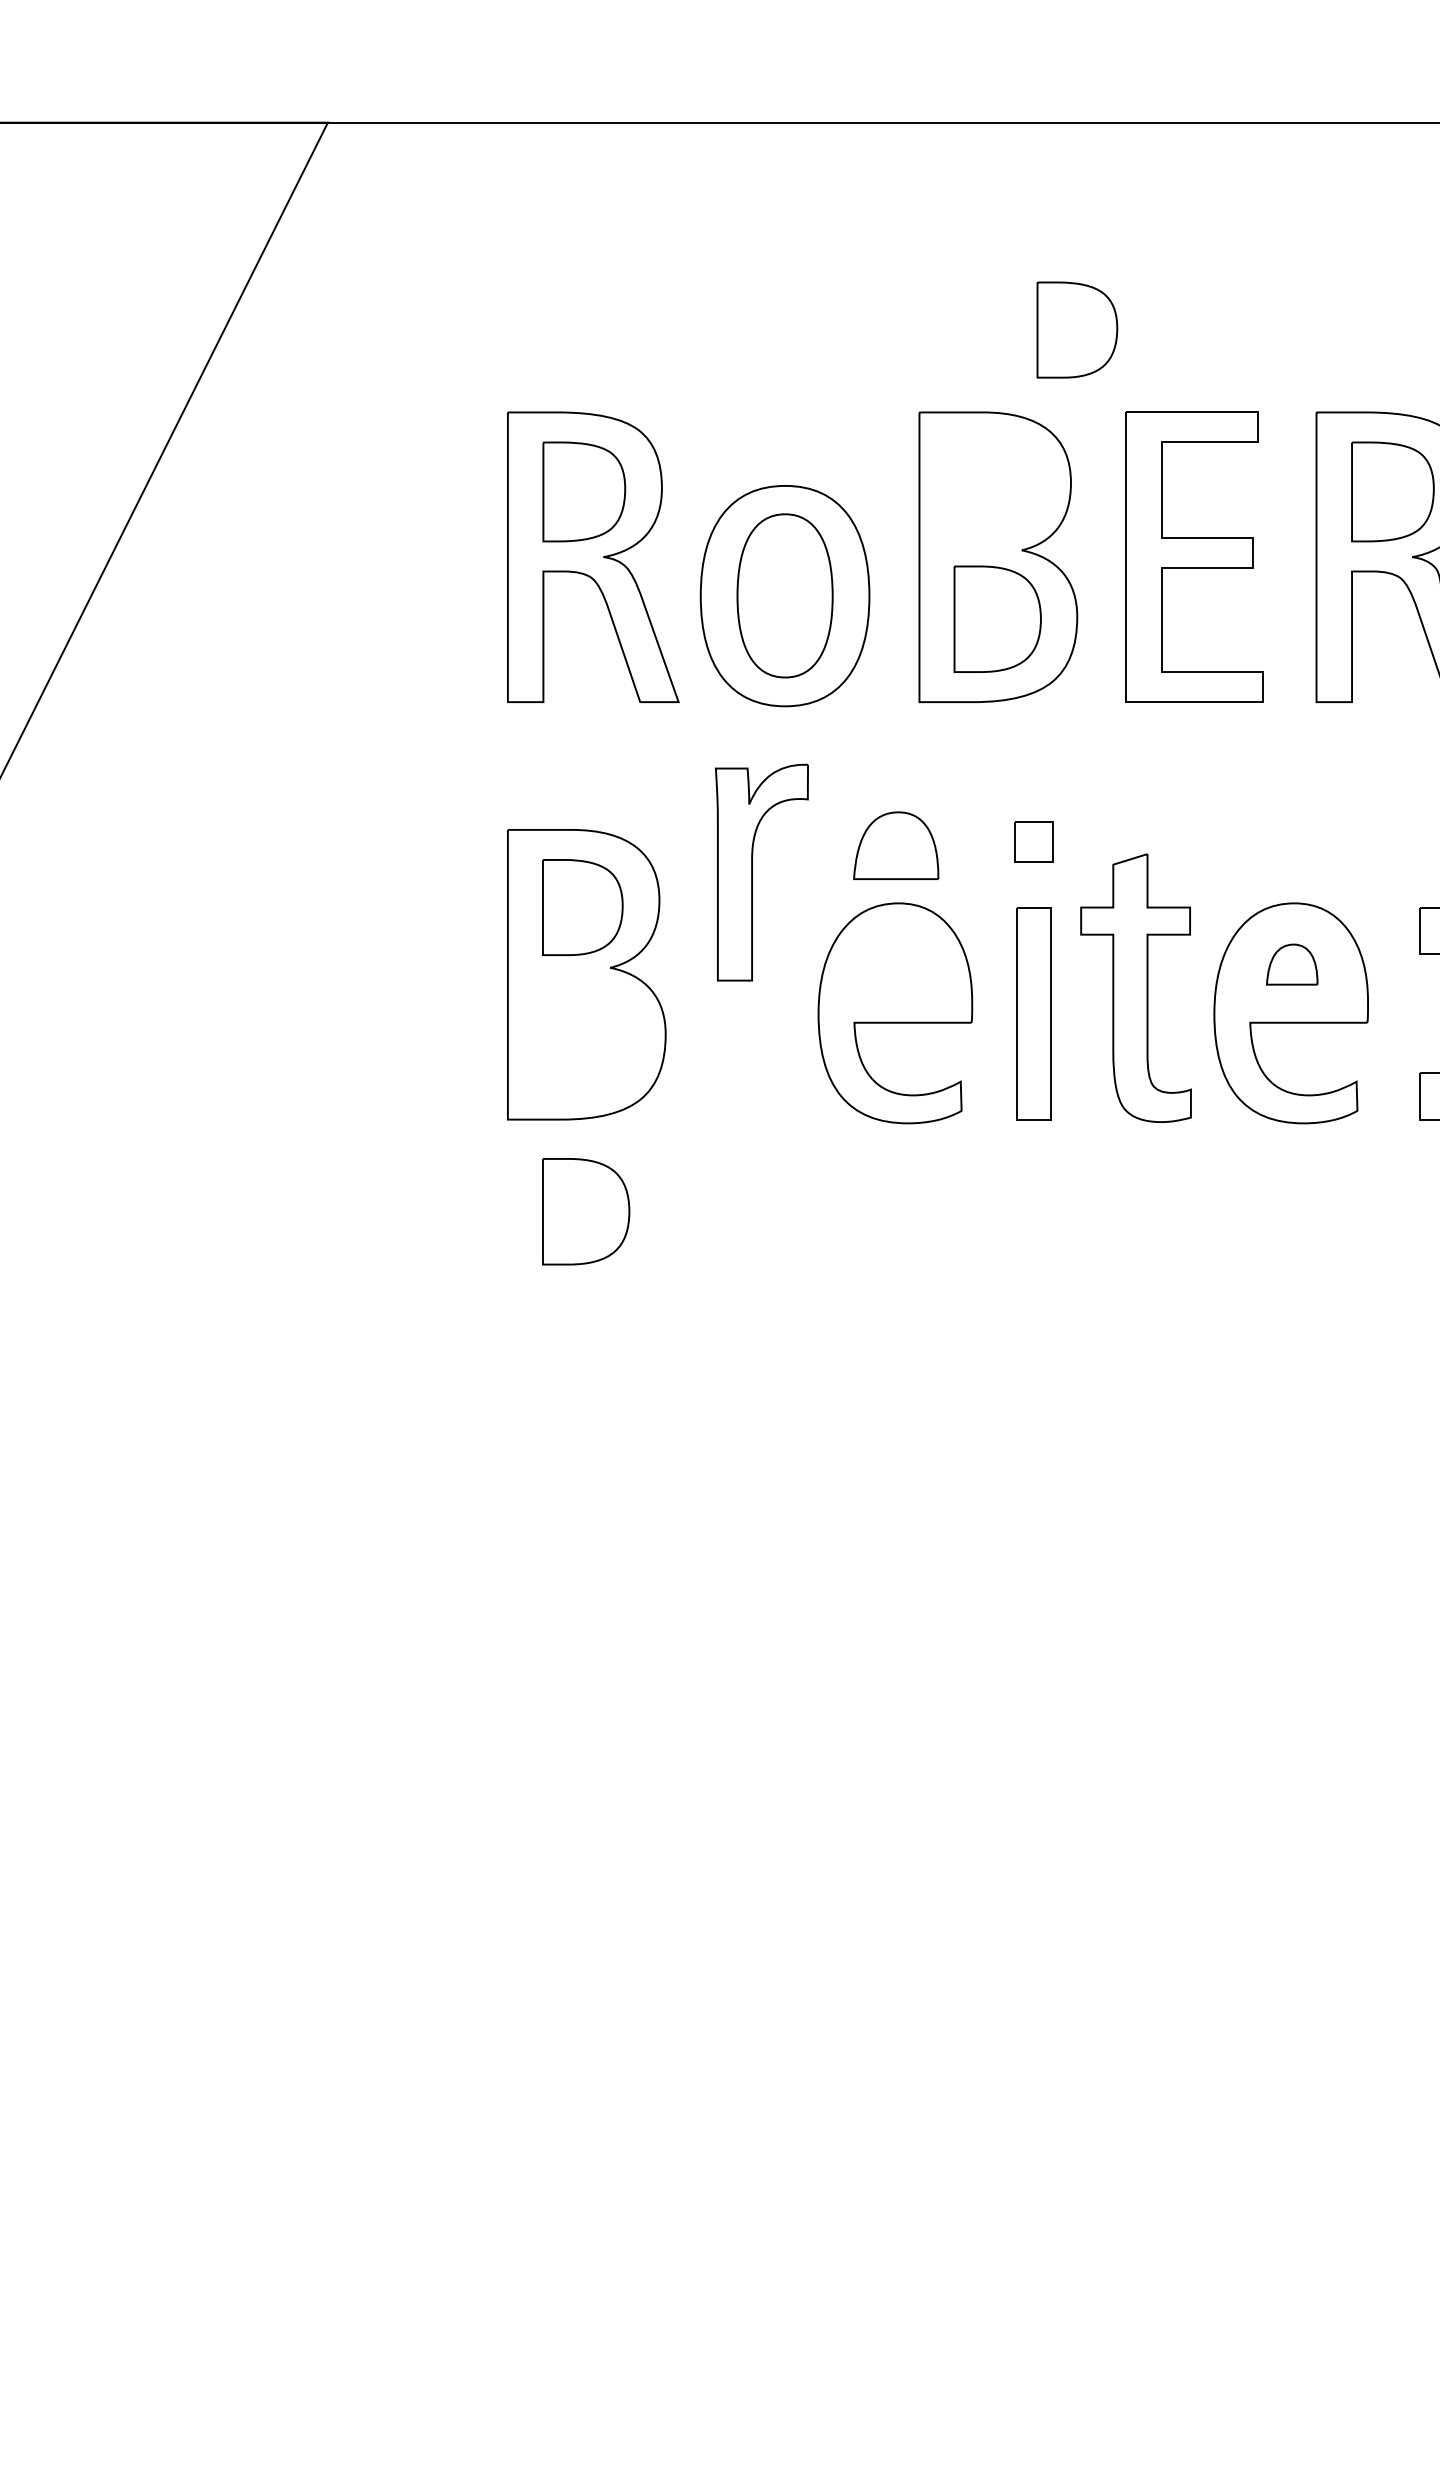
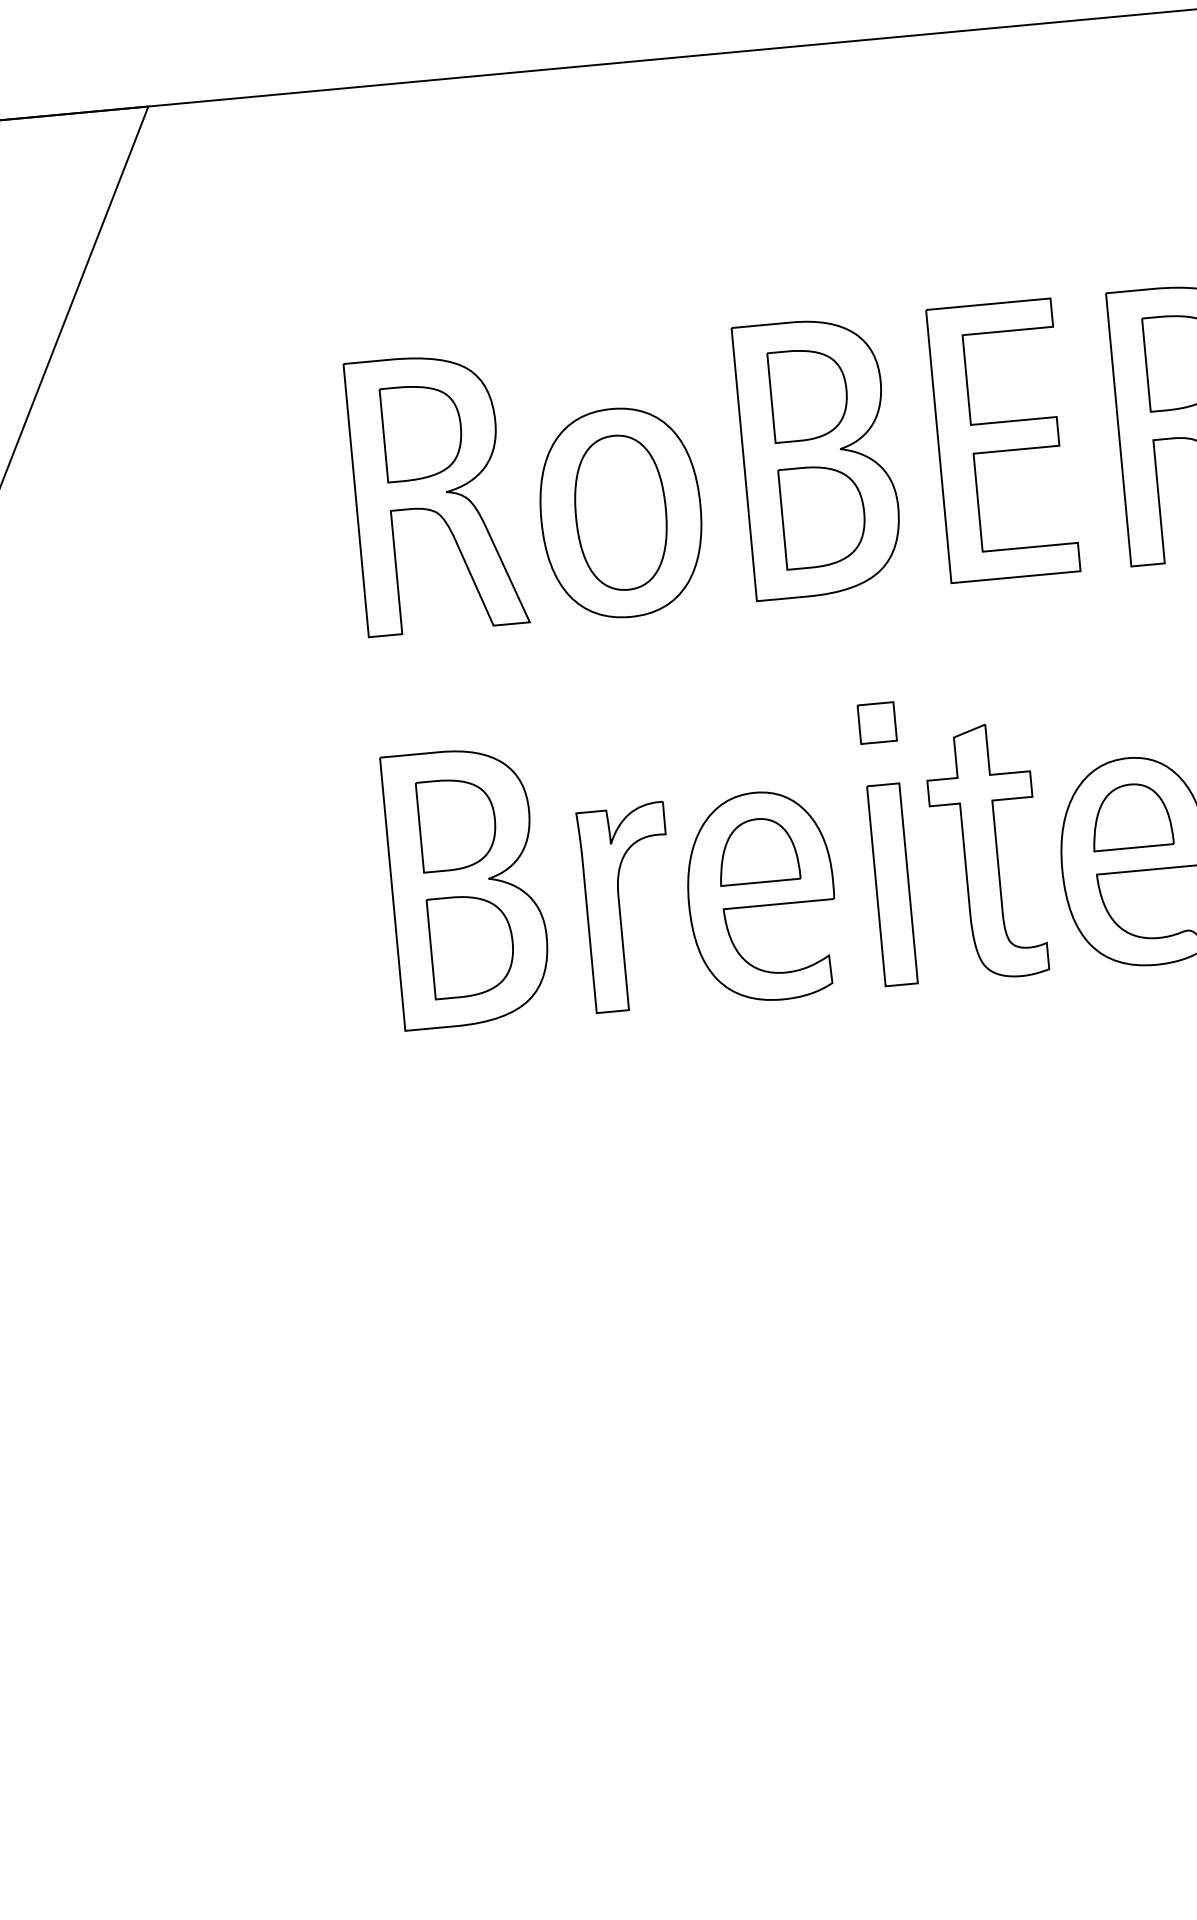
part: (1077, 329) -> (809, 394), moved
part: (896, 845) -> (758, 850), moved
part: (752, 872) -> (619, 908), moved
part: (1292, 964) -> (1131, 815), size x1.67
part: (586, 1211) -> (472, 945), moved

